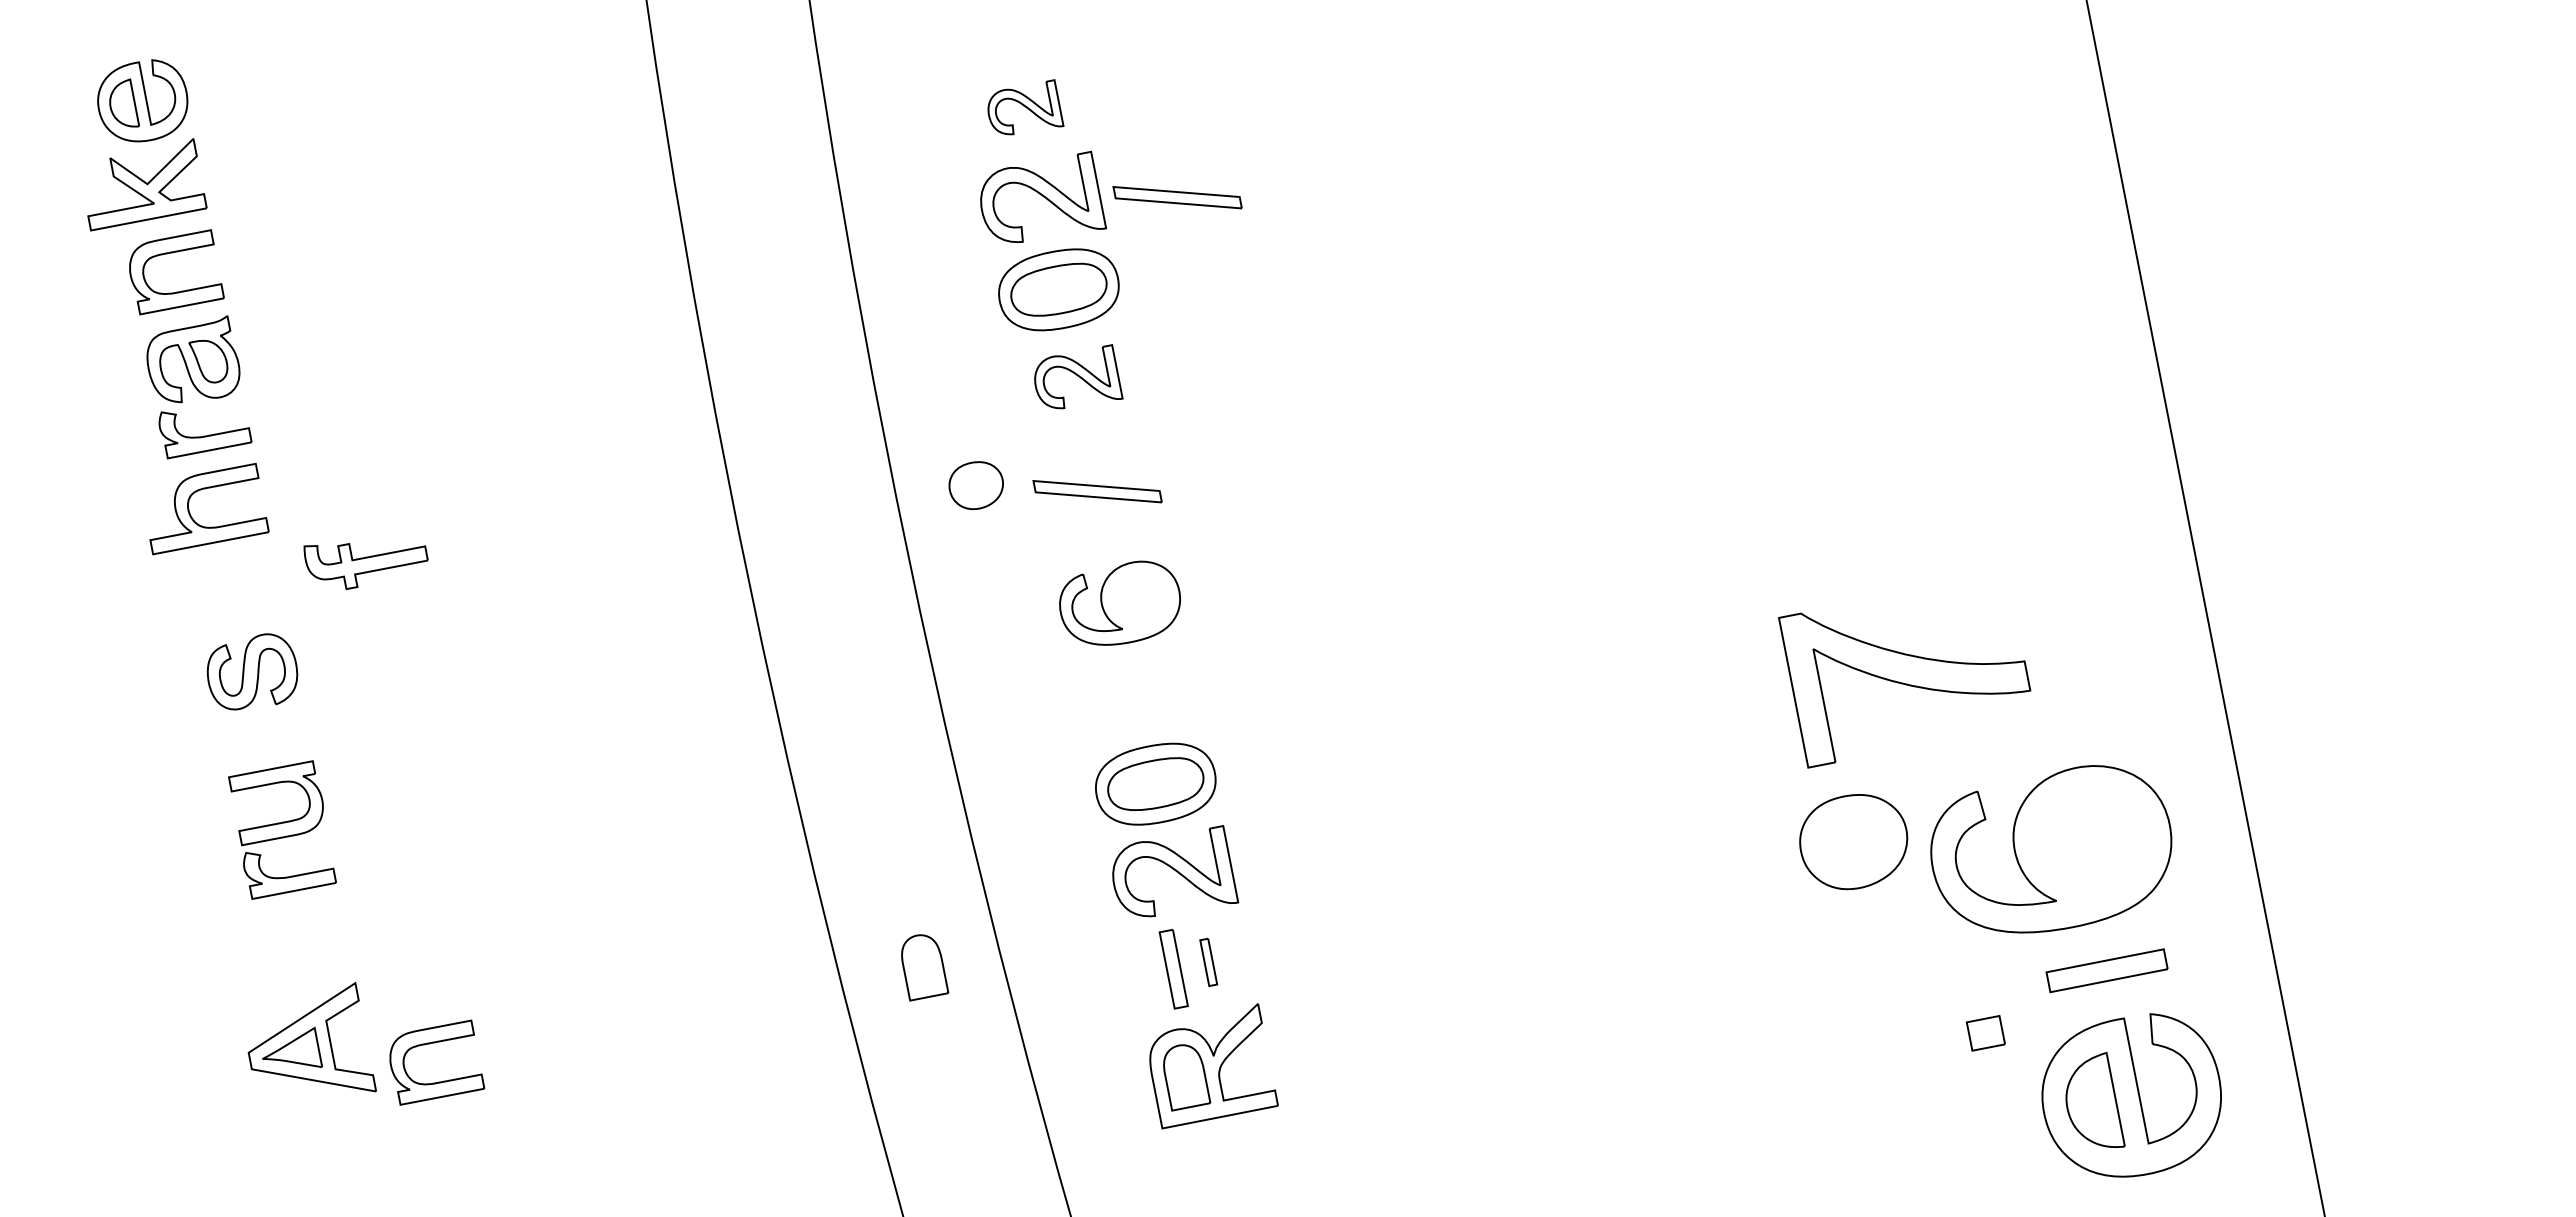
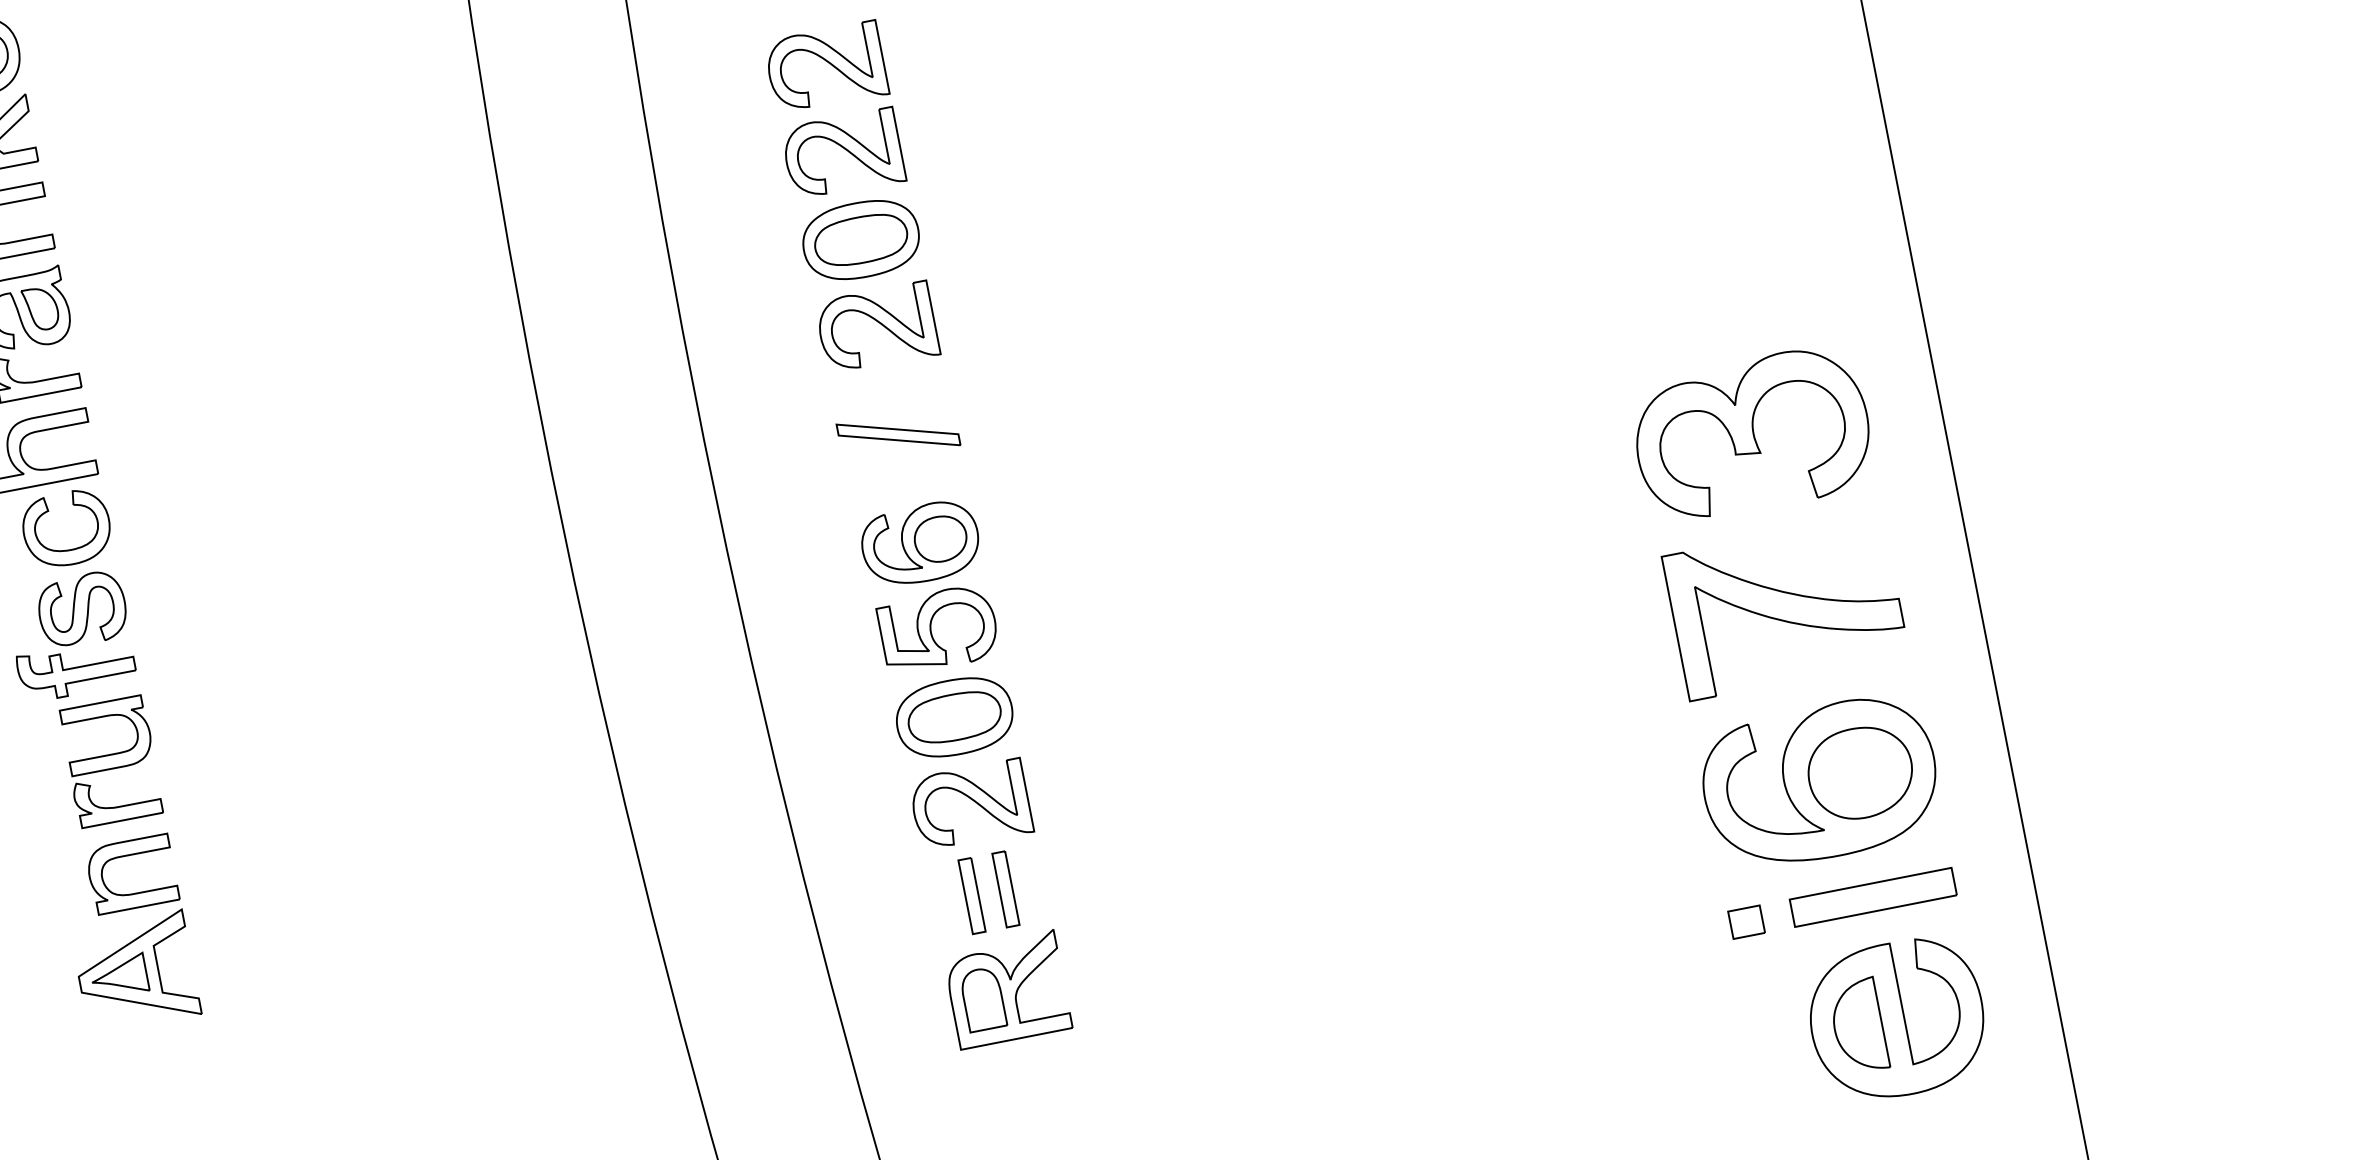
part: (1025, 107) -> (828, 63), size x1.67
part: (1177, 197) -> (975, 150), removed
part: (1078, 376) -> (880, 323), size x1.43
part: (975, 485) -> (939, 539), moved
part: (1982, 490) -> (1752, 433), added
part: (365, 566) -> (75, 676), moved
part: (241, 609) -> (71, 548), added
part: (1136, 690) -> (936, 626), added
part: (1904, 690) -> (1782, 626), moved
part: (1853, 842) -> (1860, 773), moved
part: (1208, 962) -> (1005, 889), size x1.67
part: (925, 967) -> (732, 894), removed
part: (2106, 970) -> (1872, 897), size x1.43
part: (1985, 1033) -> (1746, 922), moved
part: (443, 1080) -> (140, 891), moved

